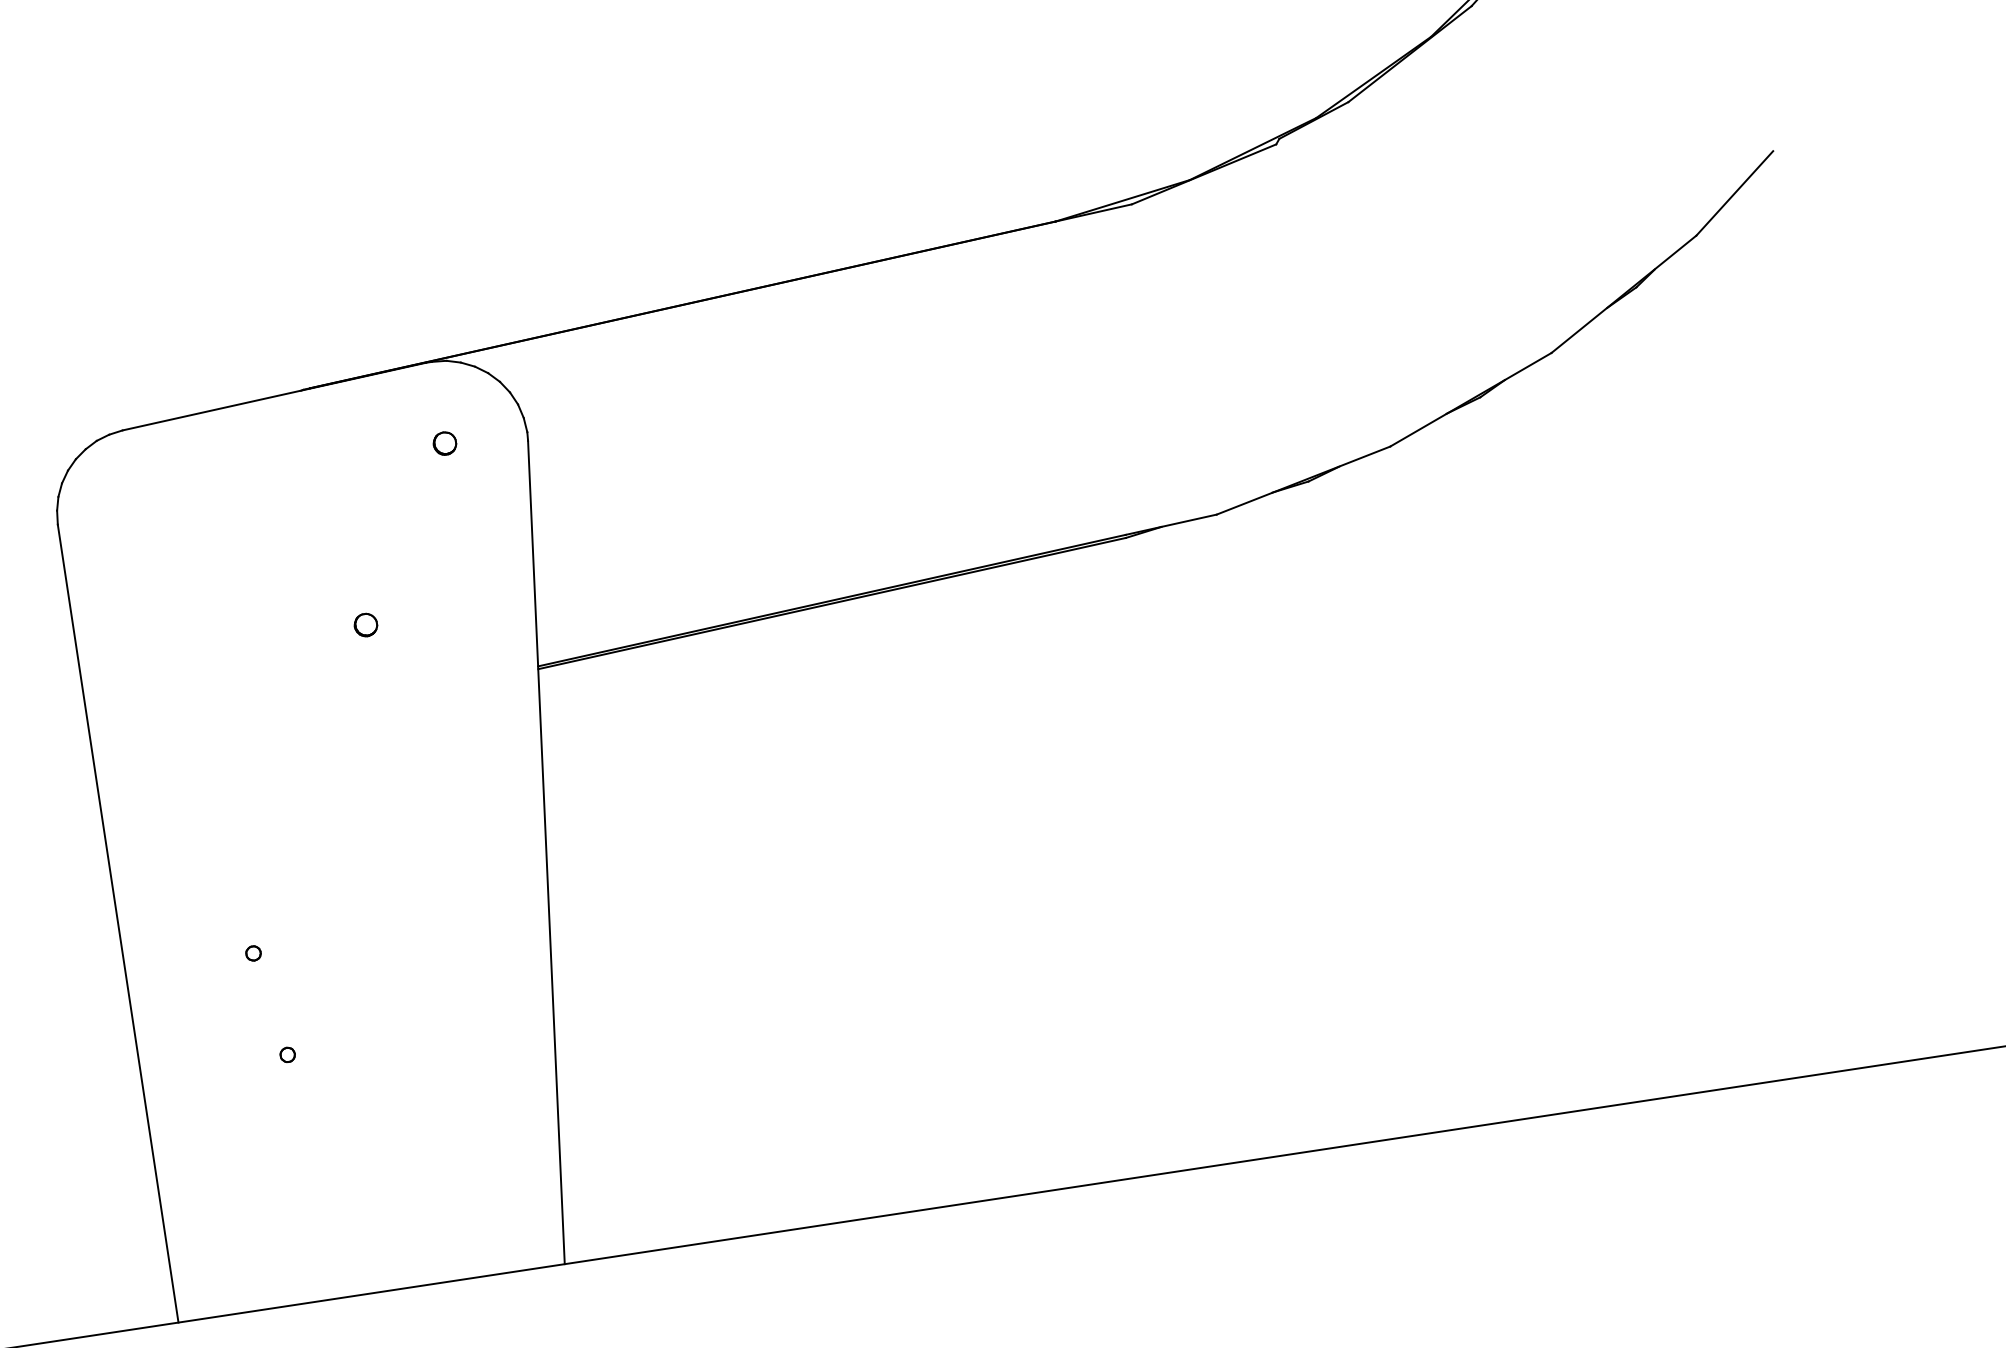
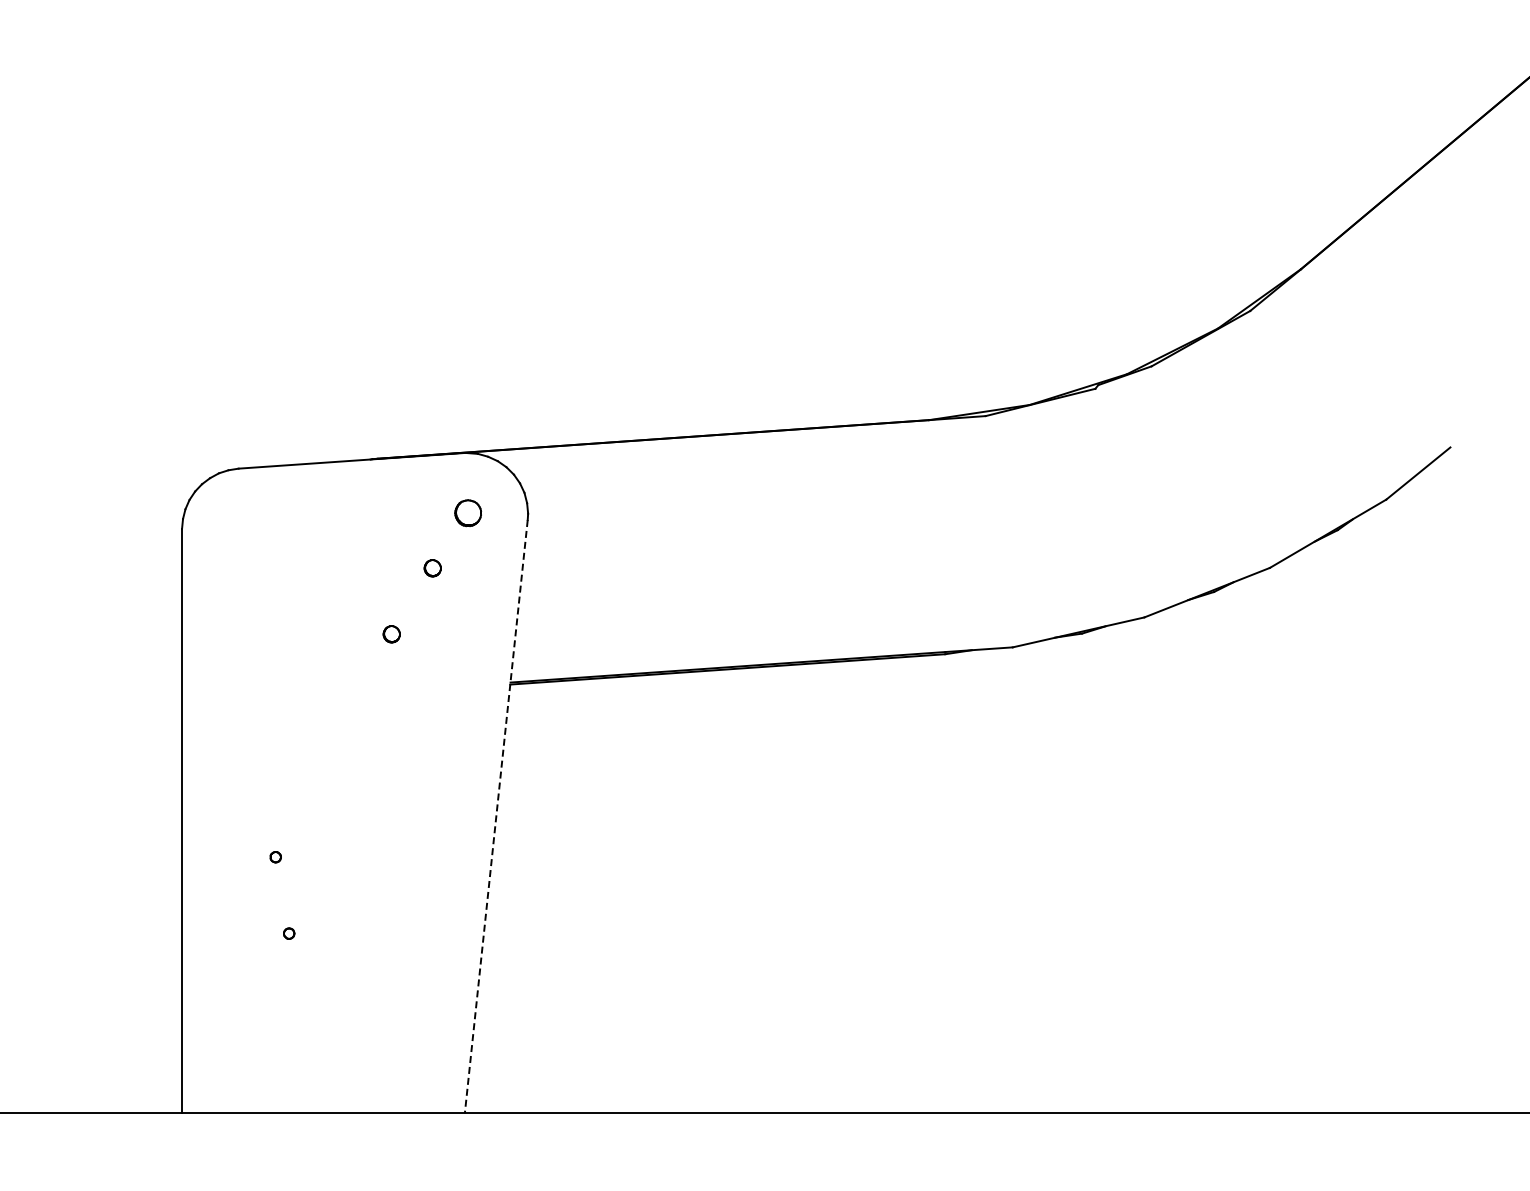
part: (444, 443) -> (467, 512), size x1.6
part: (408, 526) -> (432, 568), added
line: (546, 853) -> (496, 817), solid -> dashed

